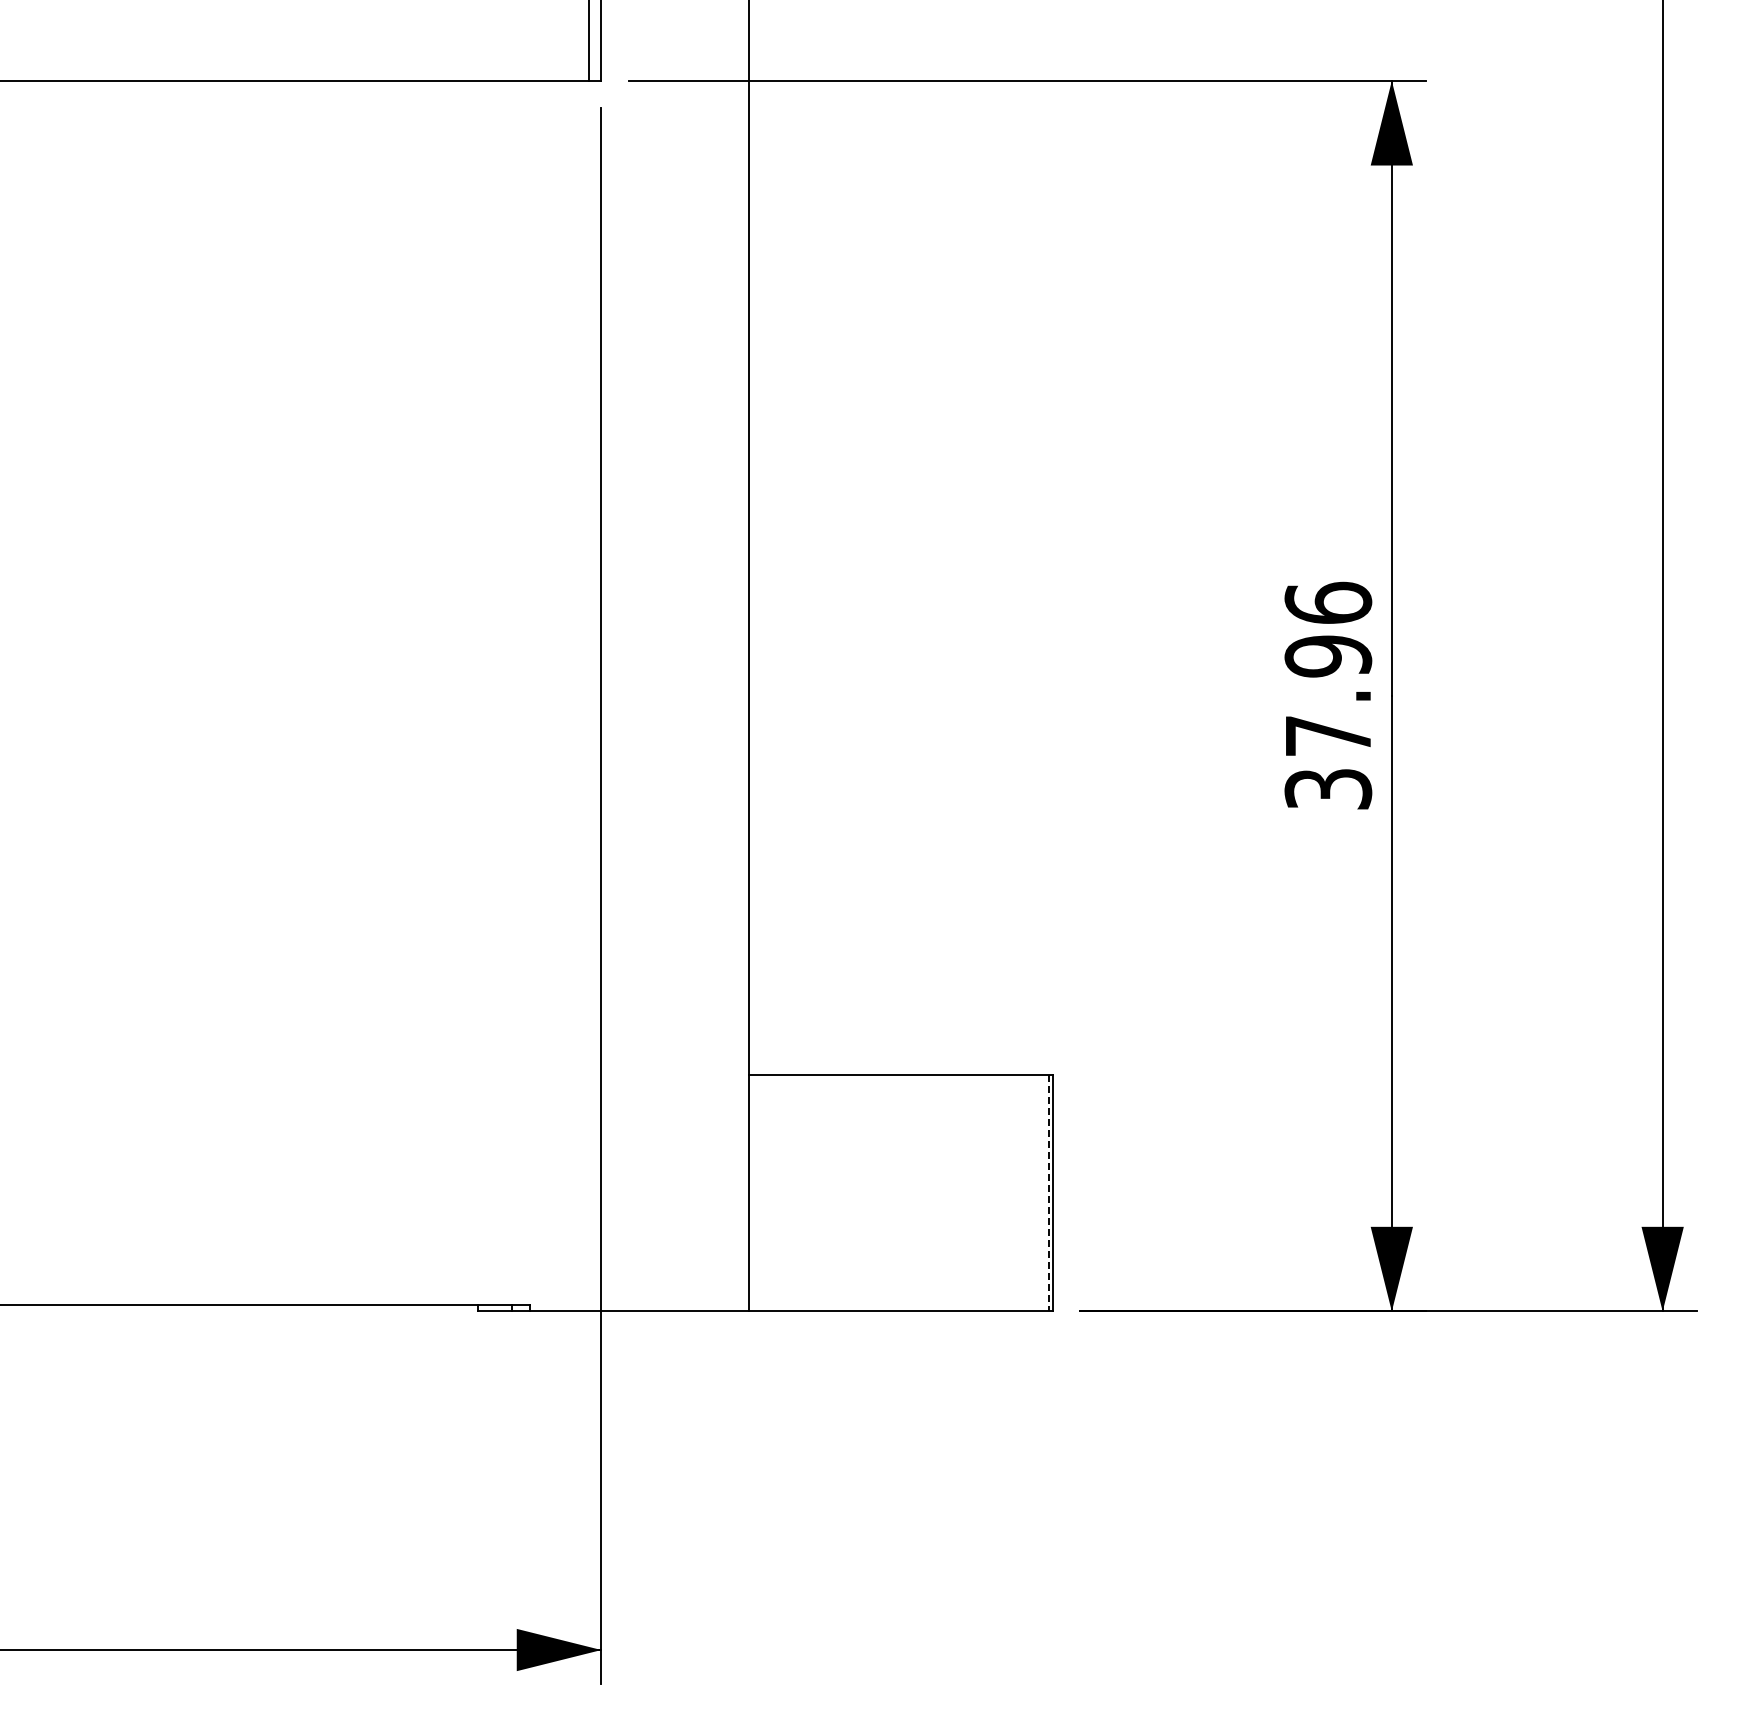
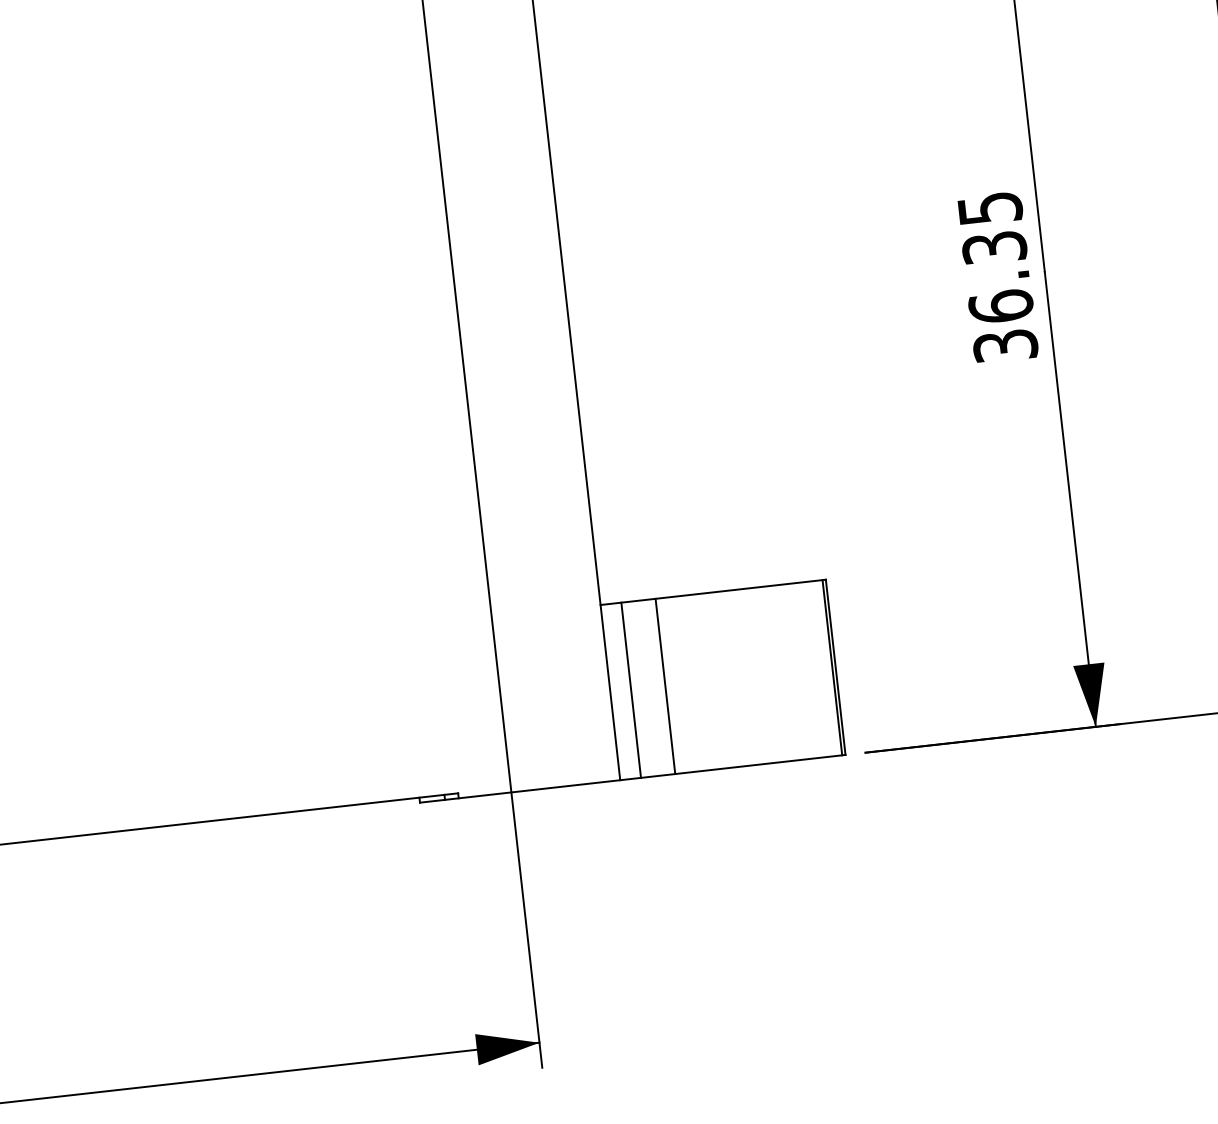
text: (1328, 668) -> (995, 256), 37.96 -> 36.35
line: (776, 1192) -> (630, 689), added
line: (823, 1192) -> (665, 686), added
line: (1048, 1193) -> (832, 668), dashed -> solid

